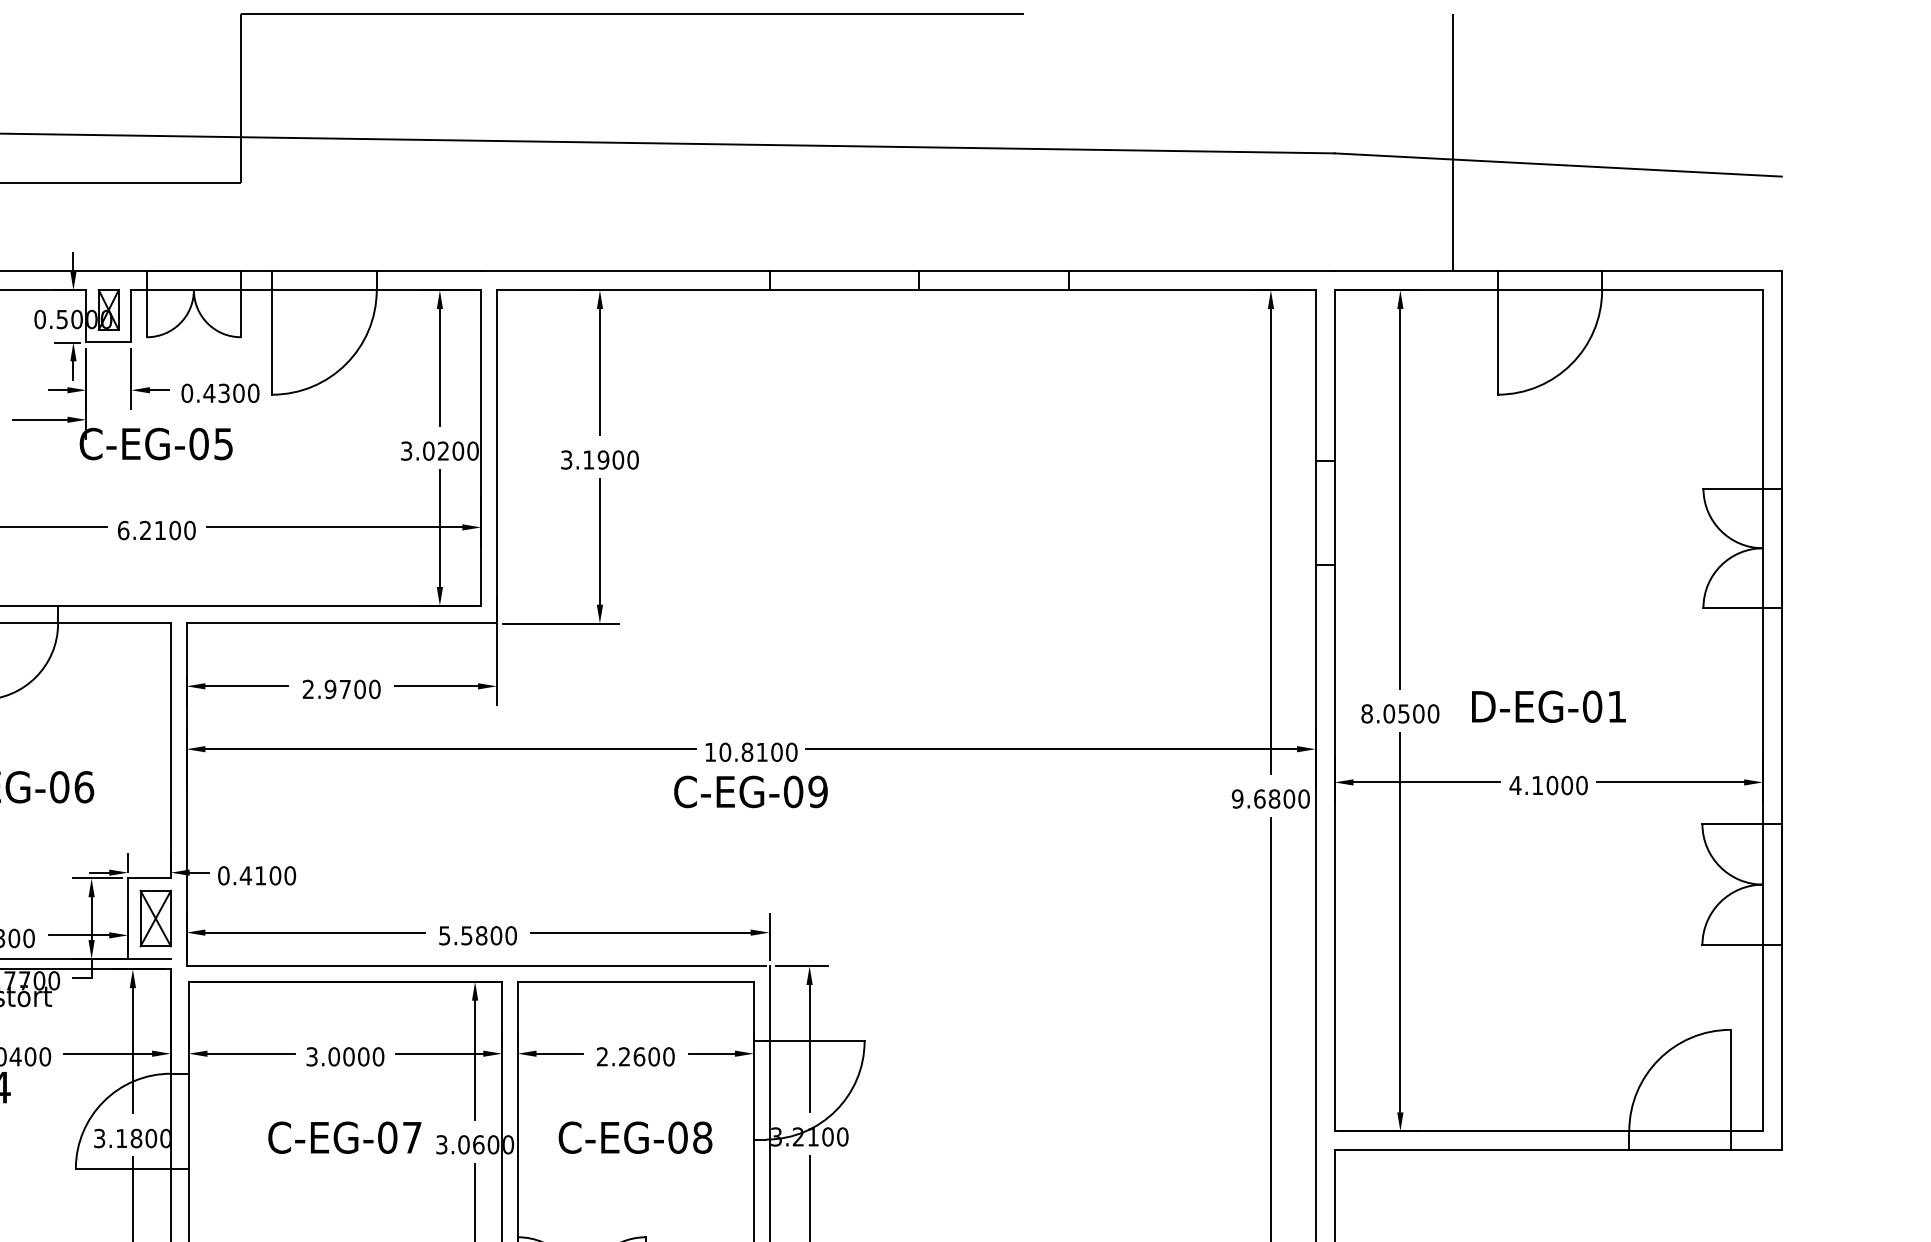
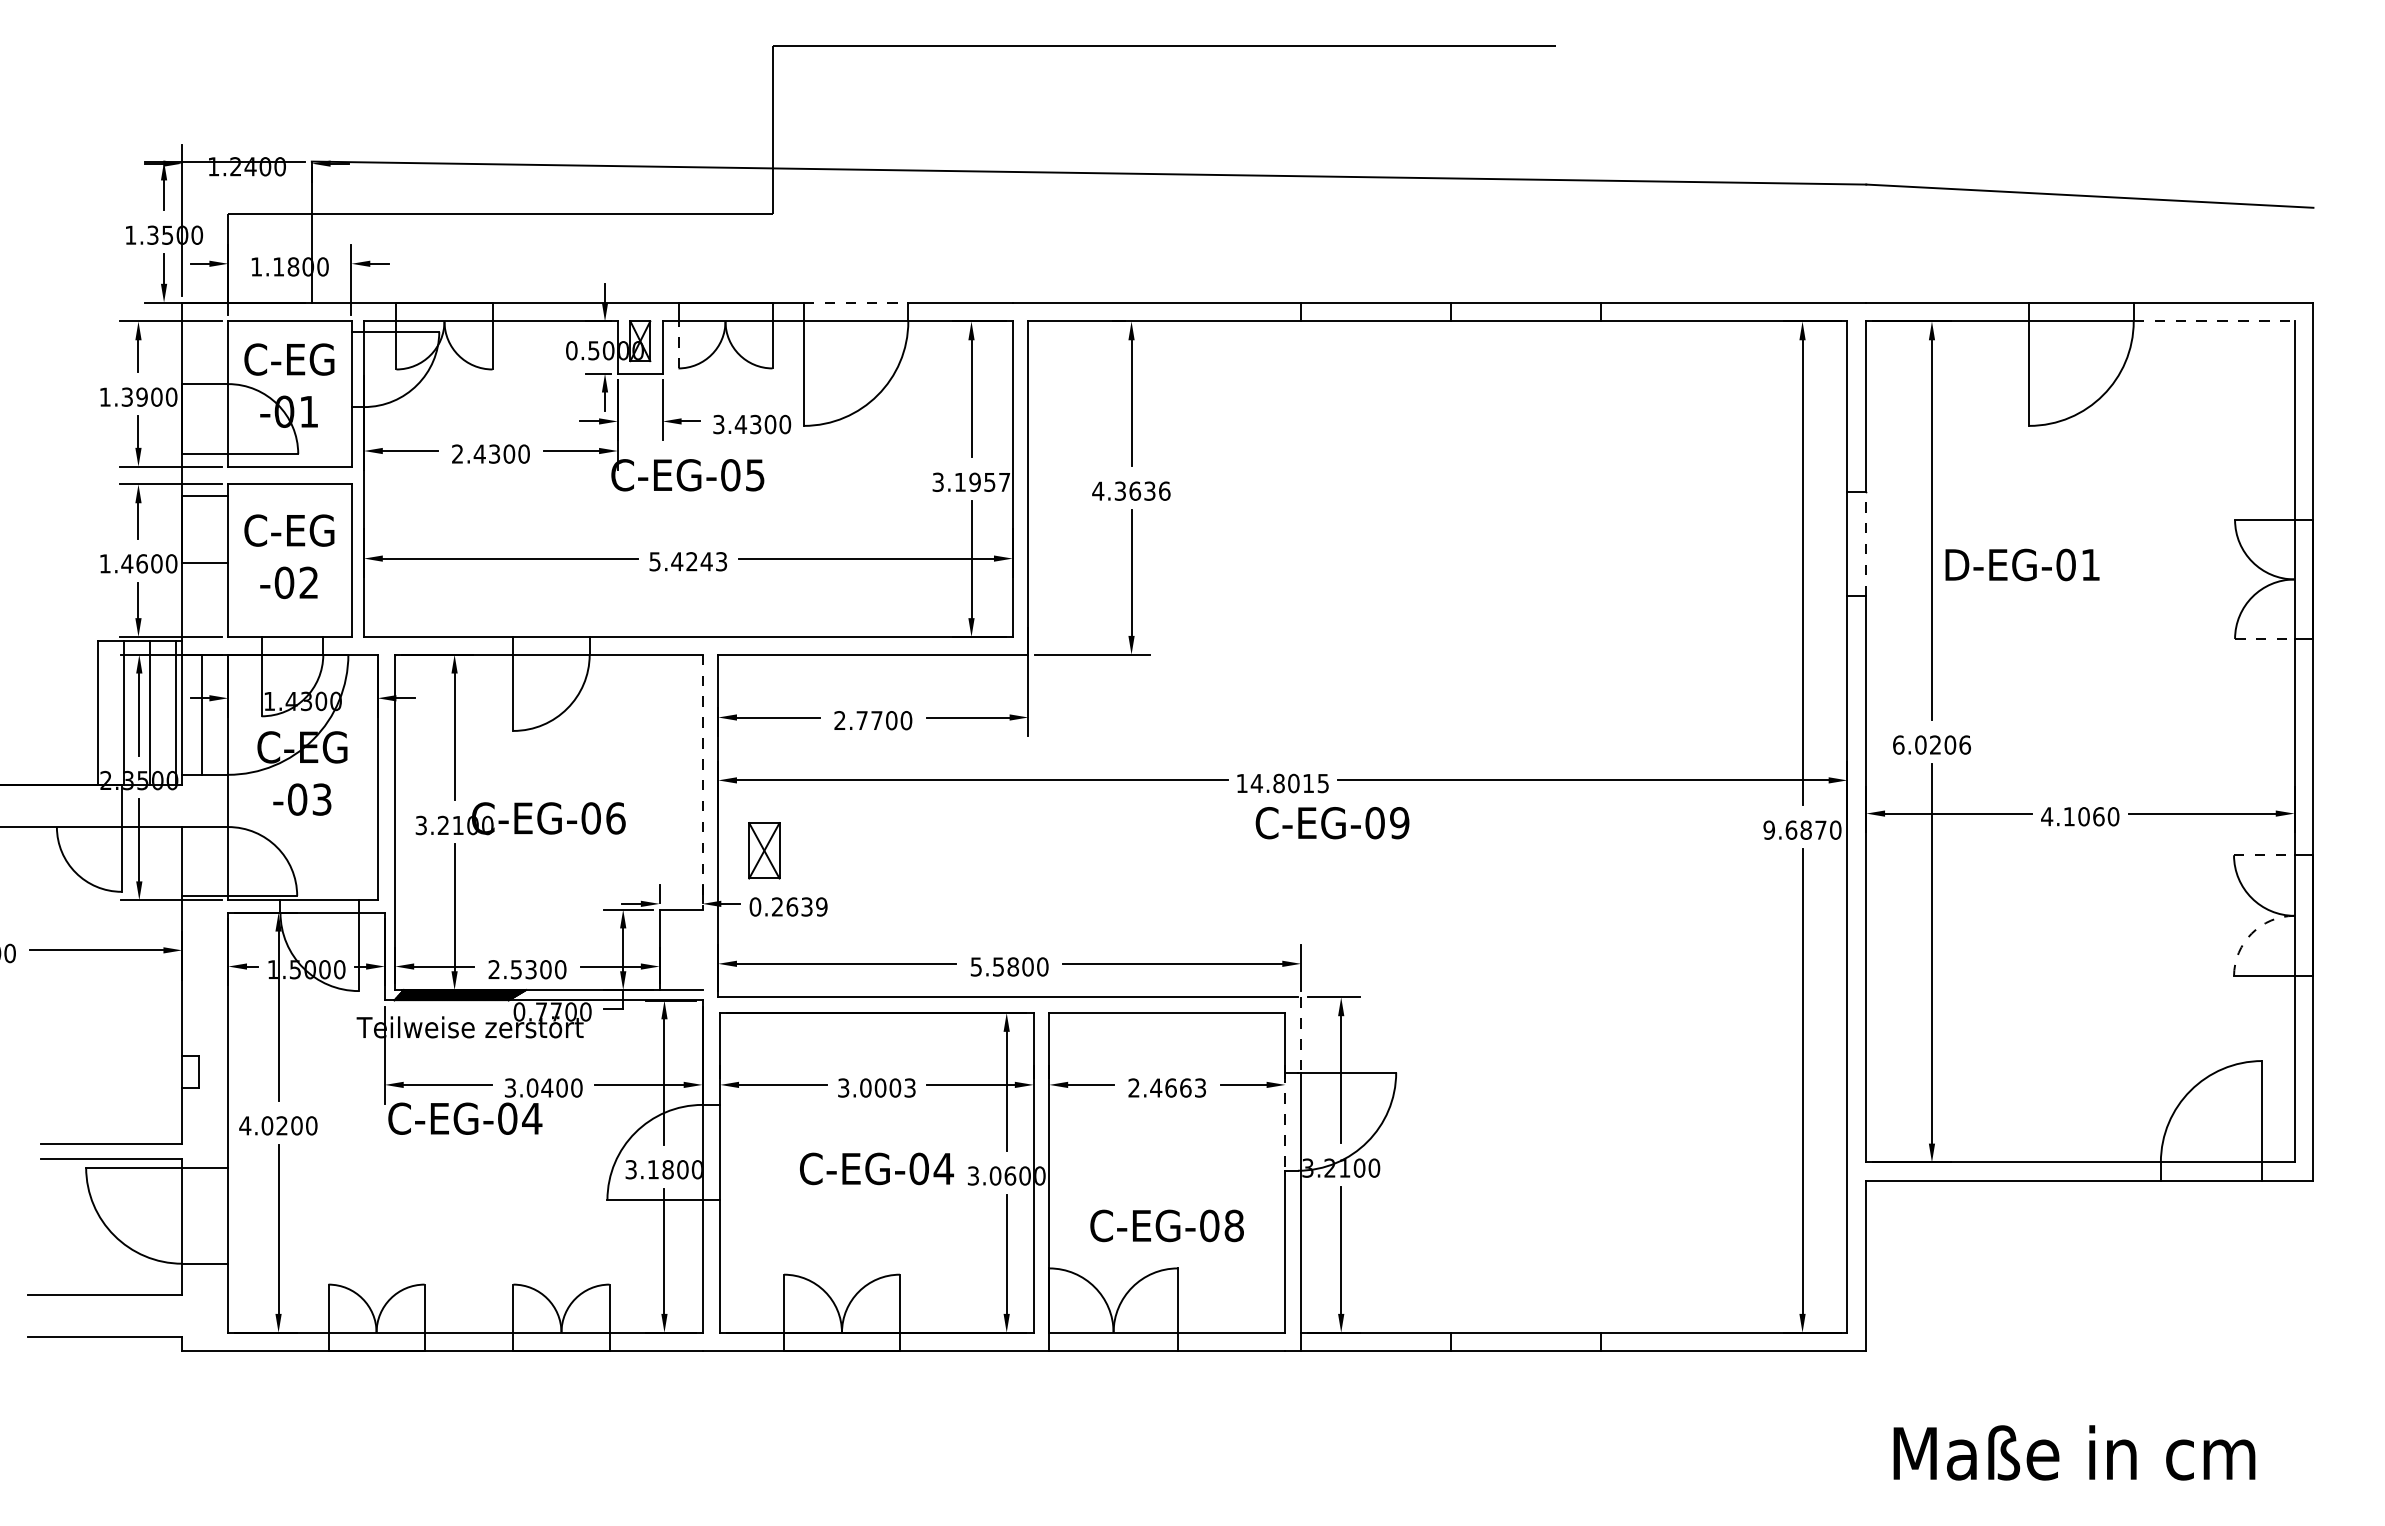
line: (1452, 142) -> (1984, 173), removed
line: (324, 271) -> (856, 302), solid -> dashed
line: (1682, 290) -> (2214, 321), solid -> dashed
line: (146, 313) -> (678, 344), solid -> dashed
text: (186, 393) -> (718, 424), 0.4300 -> 3.4300
text: (450, 450) -> (982, 481), 3.0200 -> 3.1957
text: (599, 459) -> (1131, 490), 3.1900 -> 4.3636
line: (1334, 512) -> (1866, 543), solid -> dashed
text: (156, 530) -> (688, 561), 6.2100 -> 5.4243
line: (1732, 608) -> (2264, 639), solid -> dashed
text: (329, 689) -> (861, 720), 2.9700 -> 2.7700
text: (1548, 706) -> (2022, 564), moved
text: (1400, 713) -> (1932, 744), 8.0500 -> 6.0206
line: (170, 751) -> (702, 782), solid -> dashed
text: (757, 752) -> (1289, 783), 10.8100 -> 14.8015
text: (1566, 785) -> (2098, 816), 4.1000 -> 4.1060
text: (750, 792) -> (1332, 823), moved
text: (1288, 798) -> (1820, 829), 9.6800 -> 9.6870
line: (1732, 824) -> (2264, 855), solid -> dashed
text: (267, 875) -> (799, 906), 0.4100 -> 0.2639
arc: (1719, 902) -> (2251, 933), solid -> dashed
part: (155, 918) -> (764, 850), moved
line: (769, 1003) -> (1301, 1034), solid -> dashed
text: (377, 1056) -> (909, 1087), 3.0000 -> 3.0003
text: (646, 1056) -> (1178, 1087), 2.2600 -> 2.4663
line: (753, 1091) -> (1285, 1122), solid -> dashed
text: (411, 1137) -> (943, 1168), C-EG-07 -> C-EG-04
text: (634, 1137) -> (1166, 1225), moved

